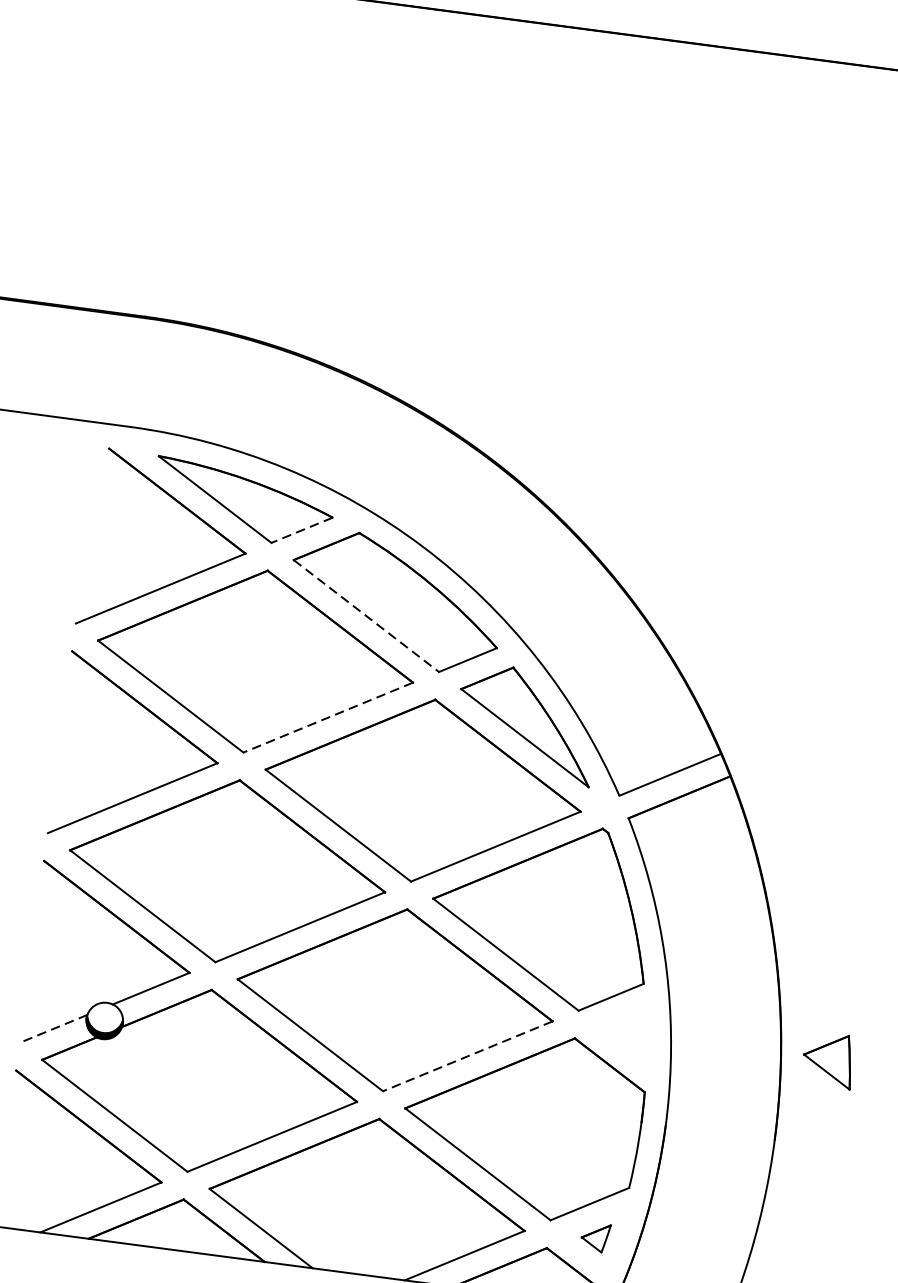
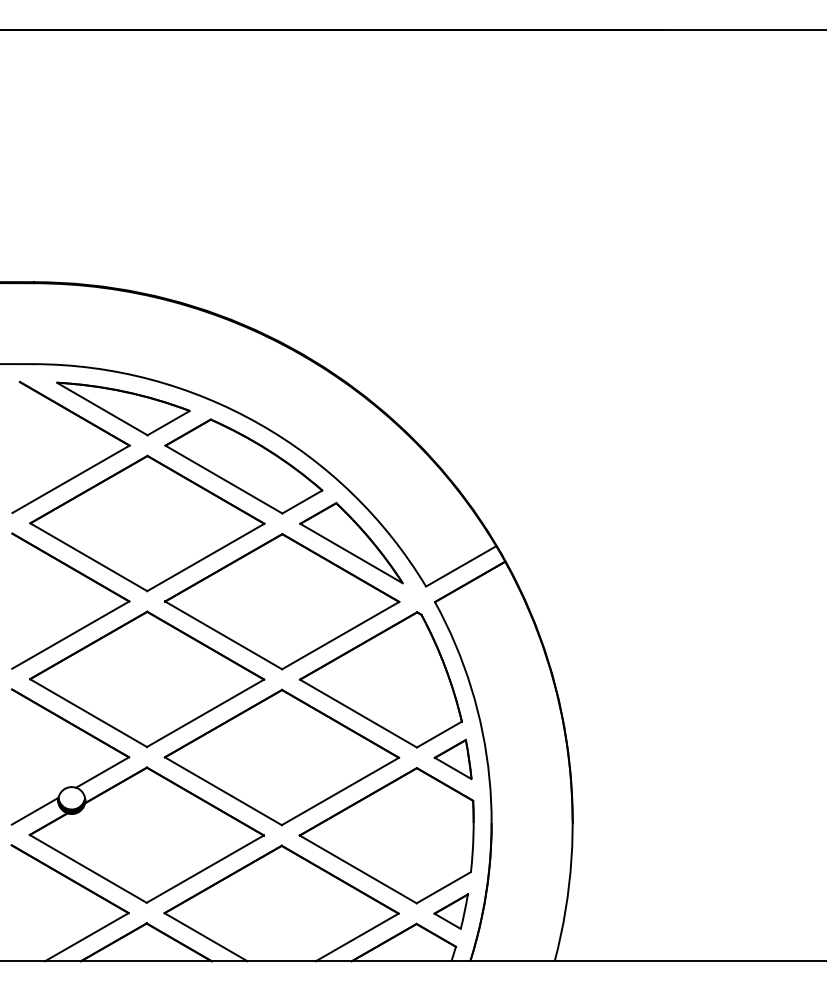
line: (301, 530) -> (168, 423), dashed -> solid
line: (365, 615) -> (223, 479), dashed -> solid
line: (327, 717) -> (205, 557), dashed -> solid
line: (54, 1029) -> (35, 811), dashed -> solid
line: (467, 1056) -> (340, 791), dashed -> solid
part: (827, 1059) -> (452, 759), moved
part: (594, 1237) -> (450, 911), size x1.67

